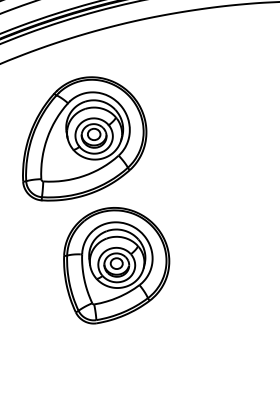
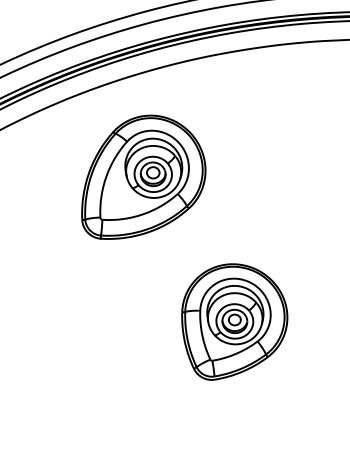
part: (116, 265) -> (234, 321), moved

